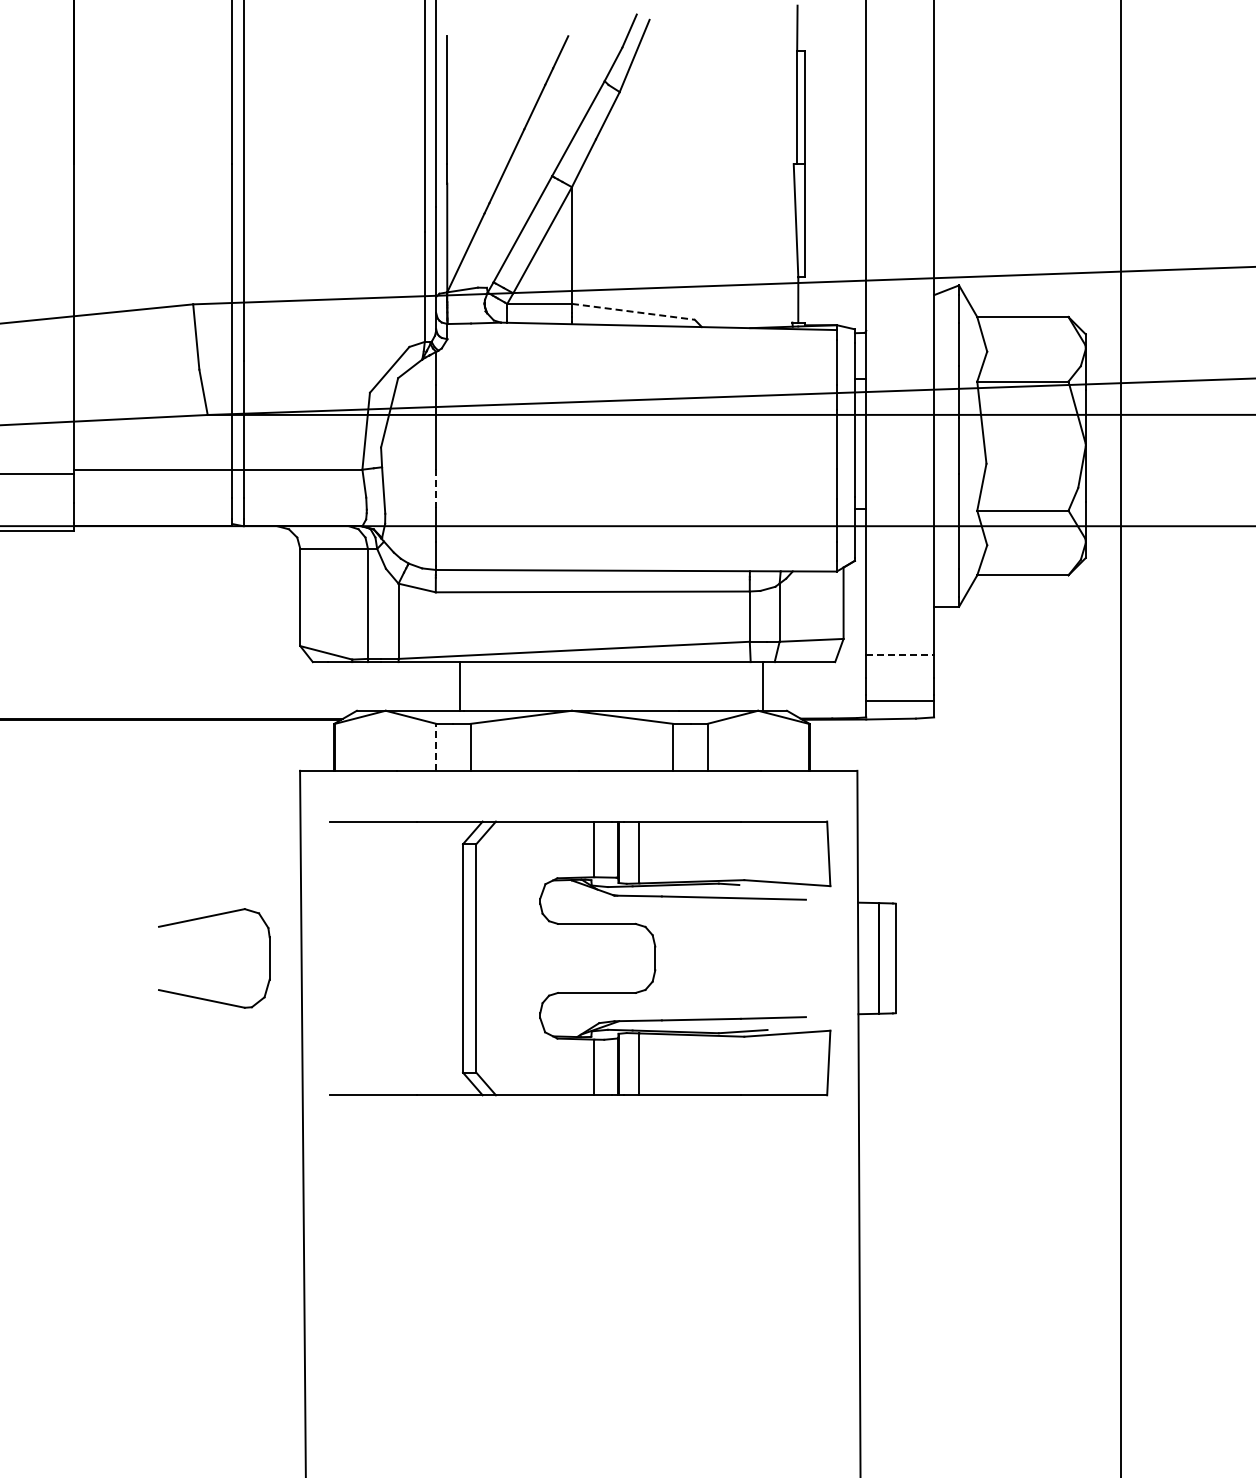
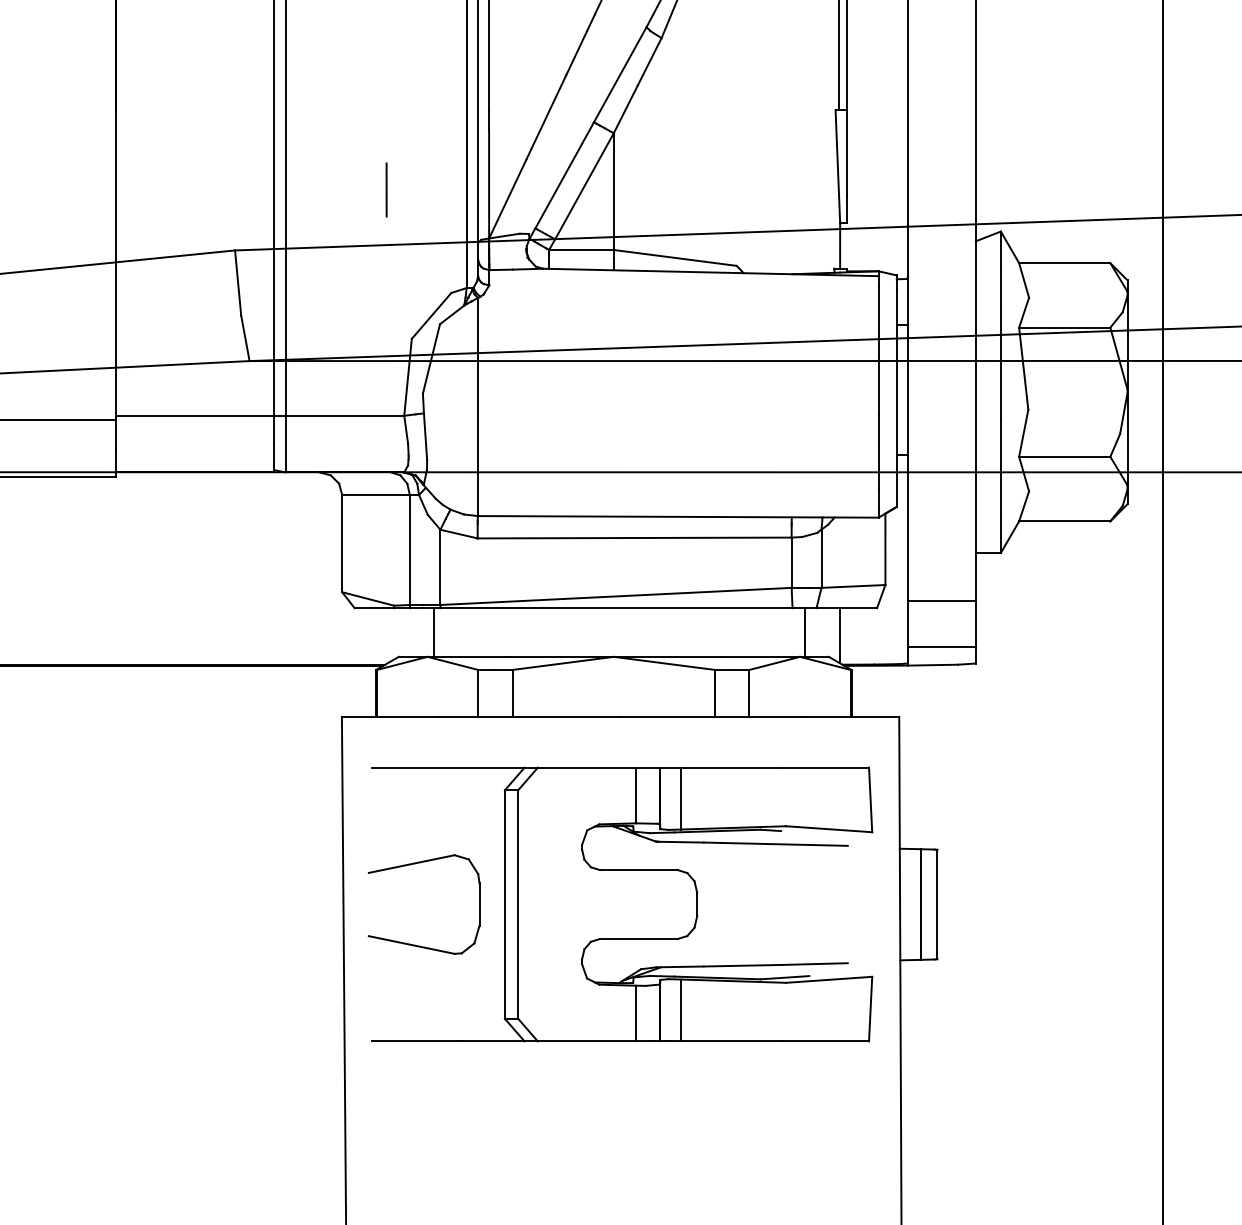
line: (344, 243) -> (386, 189), added
line: (633, 311) -> (675, 257), dashed -> solid
line: (436, 488) -> (478, 434), dashed -> solid
line: (900, 655) -> (942, 601), dashed -> solid
line: (460, 686) -> (434, 632), moved
line: (798, 689) -> (840, 635), added
line: (436, 746) -> (478, 692), dashed -> solid
part: (205, 918) -> (415, 864), moved

